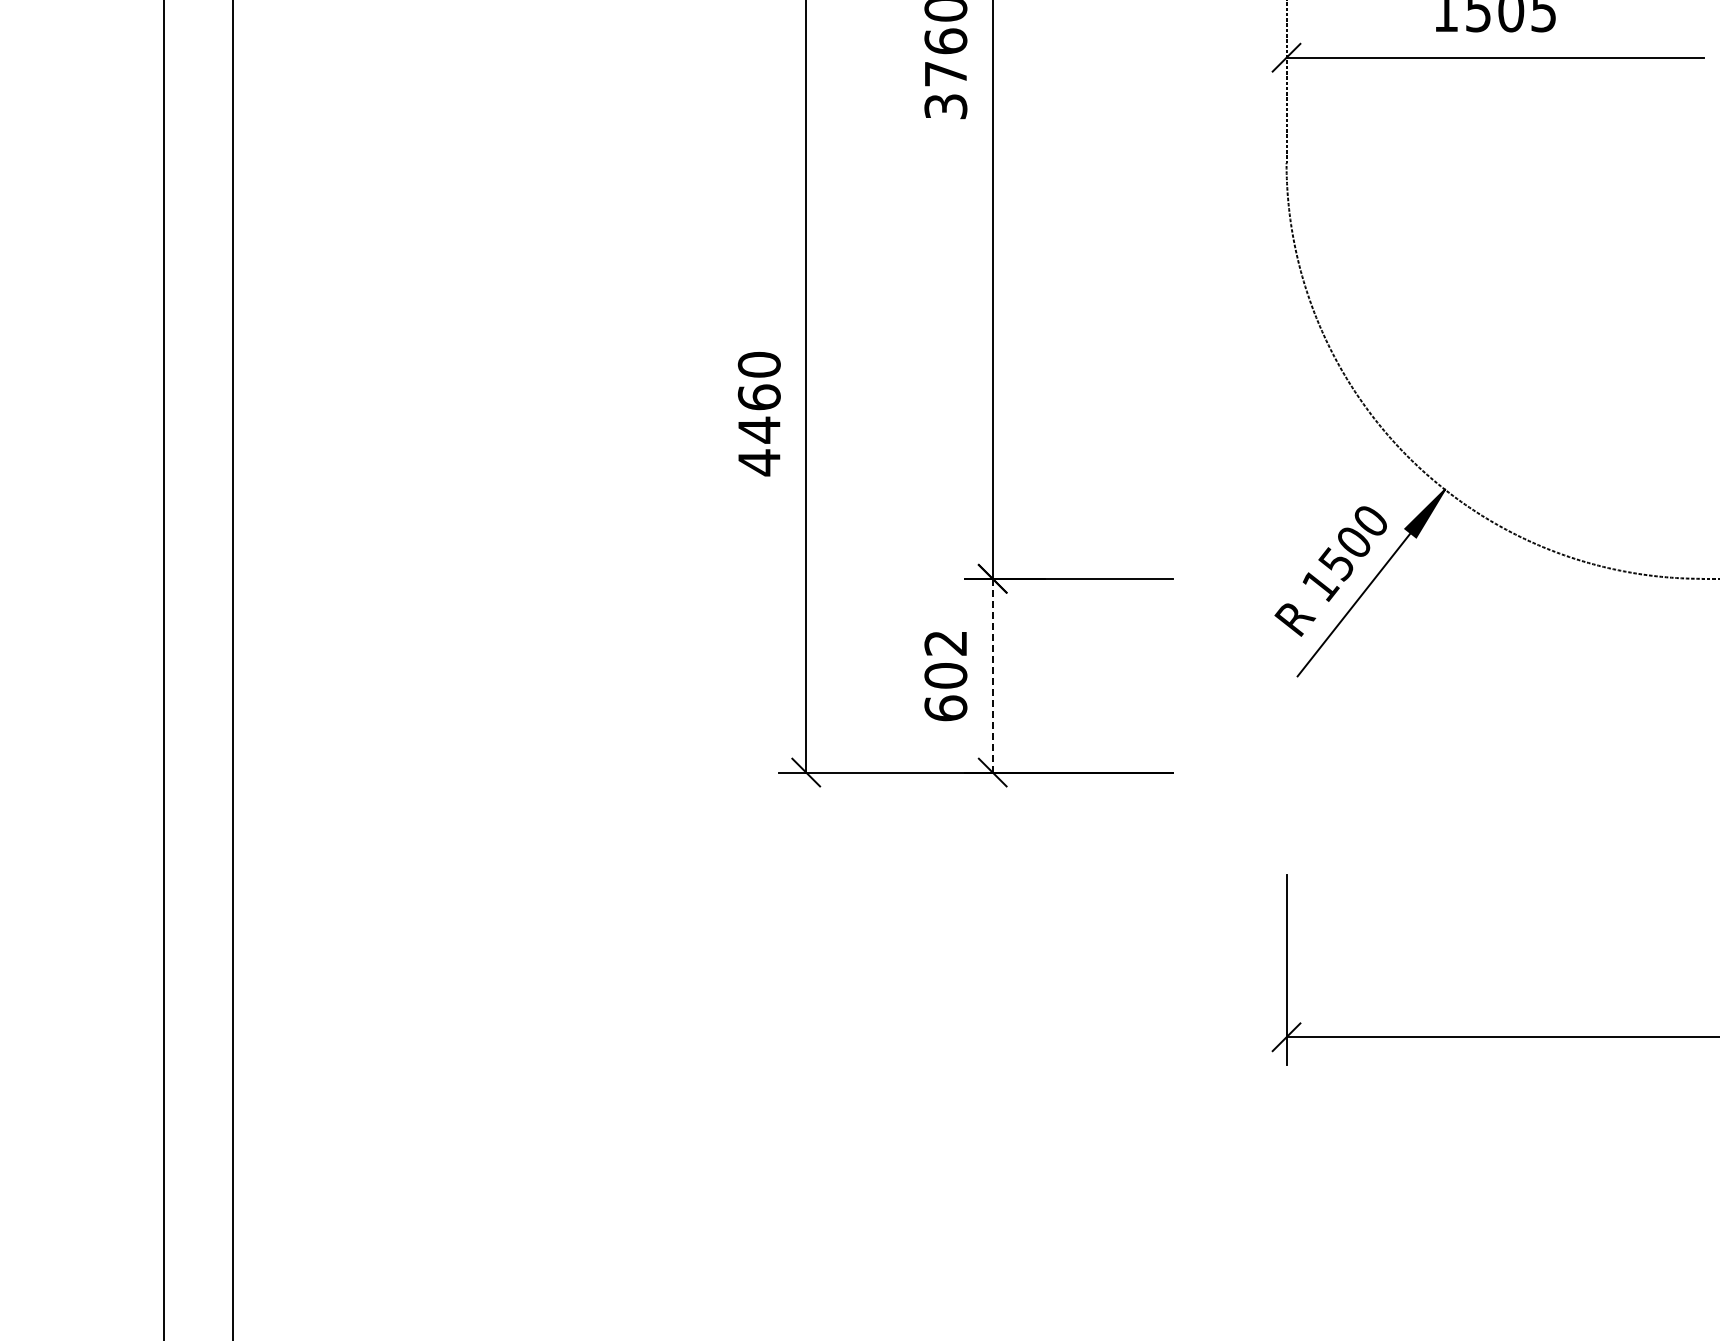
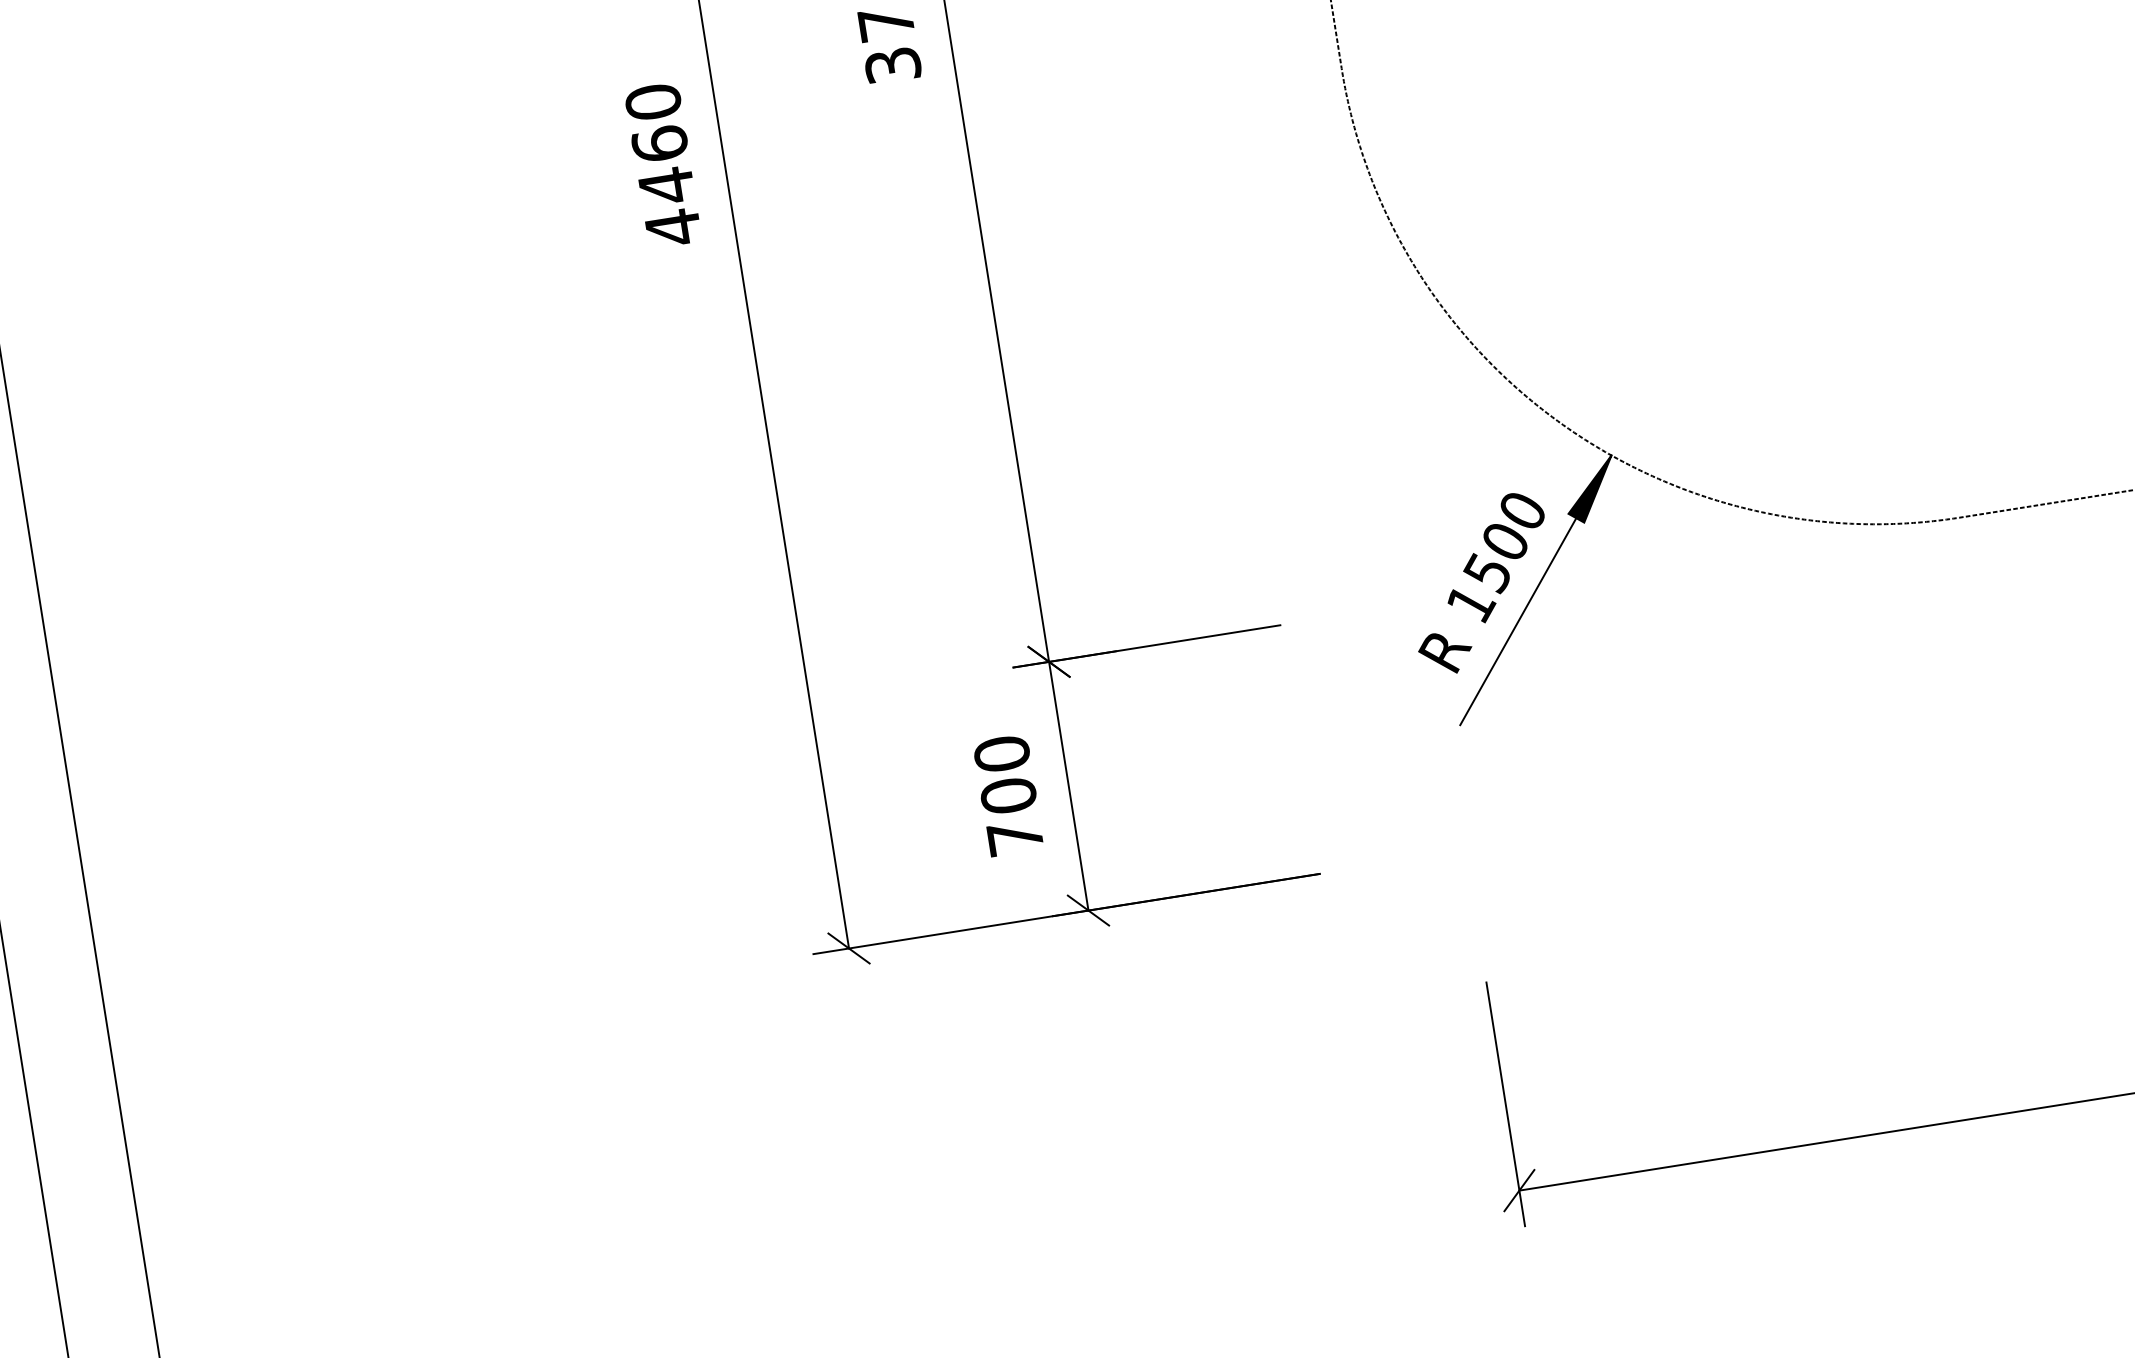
text: (758, 414) -> (662, 166), moved
text: (945, 675) -> (1008, 795), 602 -> 700
line: (992, 675) -> (1068, 786), dashed -> solid

